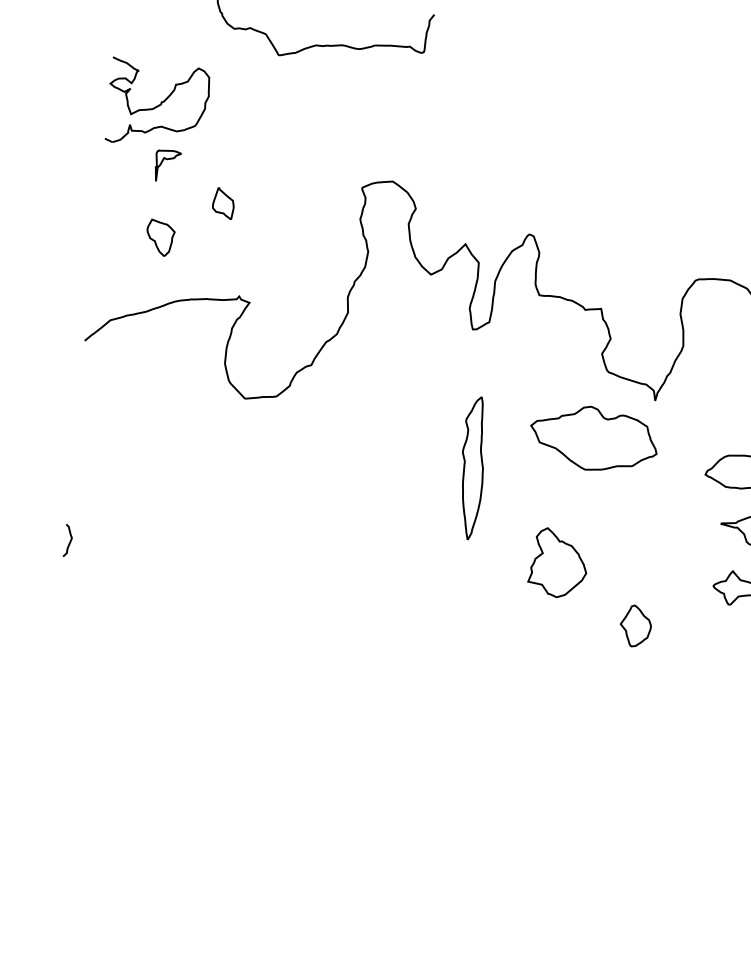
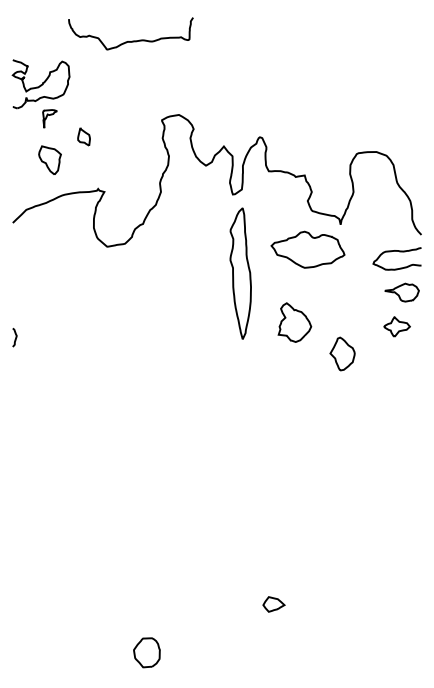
part: (159, 236) -> (49, 159), size x1.4
part: (472, 466) -> (240, 272), size x1.6
part: (634, 625) -> (341, 353), size x1.4

